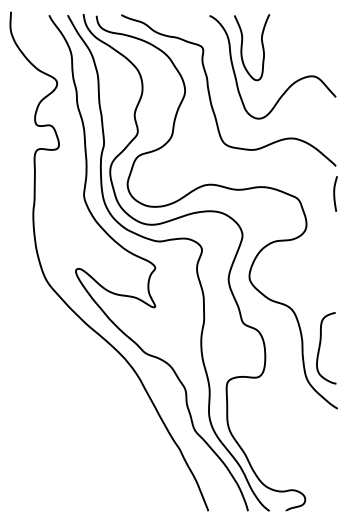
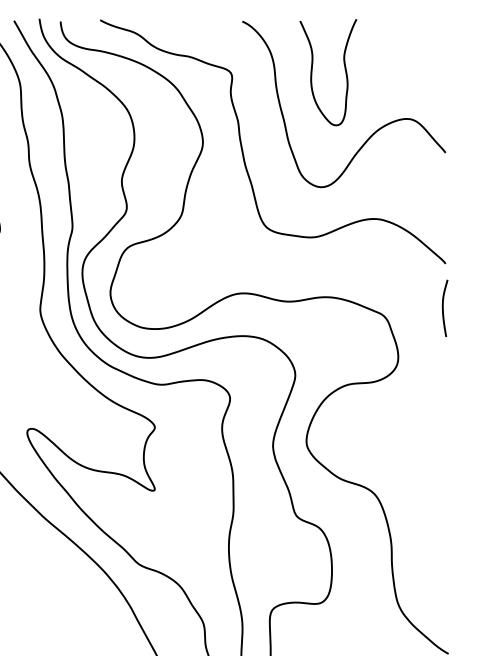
curve: (261, 45) -> (343, 69), moved
curve: (320, 348) -> (420, 556), removed

